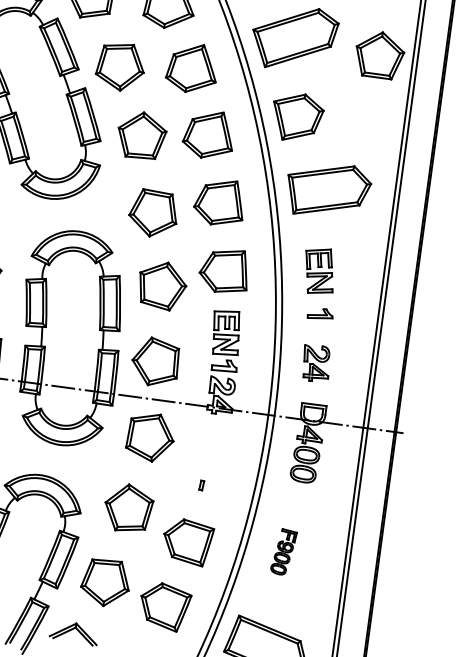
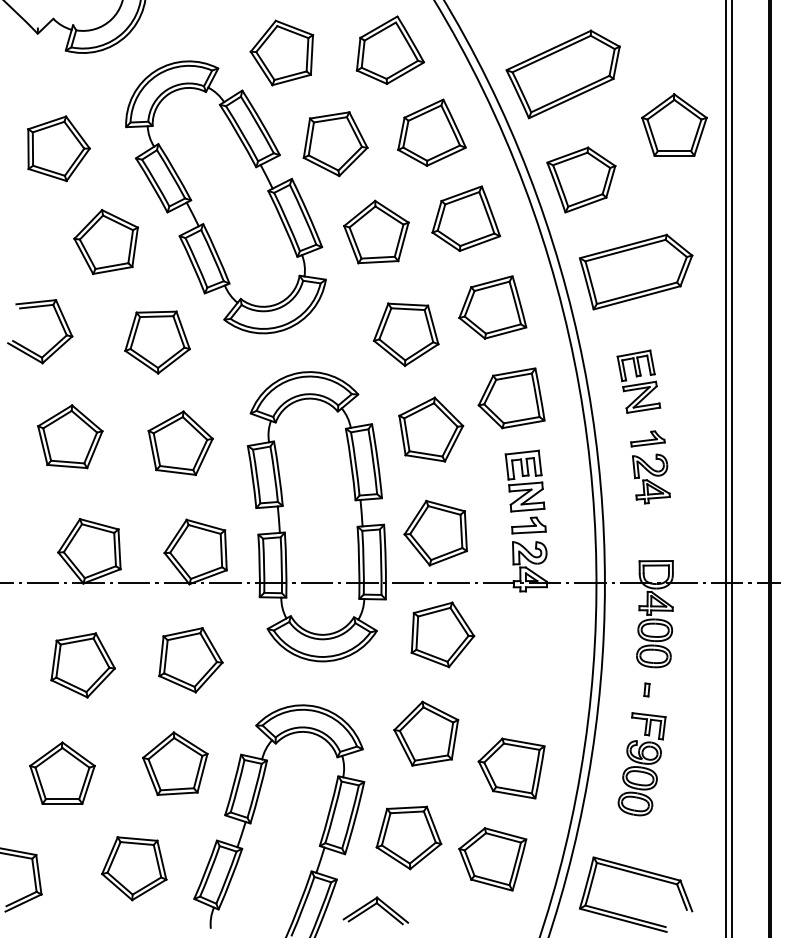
part: (379, 54) -> (674, 124), moved
part: (316, 363) -> (651, 478), moved
part: (201, 485) -> (646, 689), moved
part: (283, 552) -> (641, 764), size x1.67

